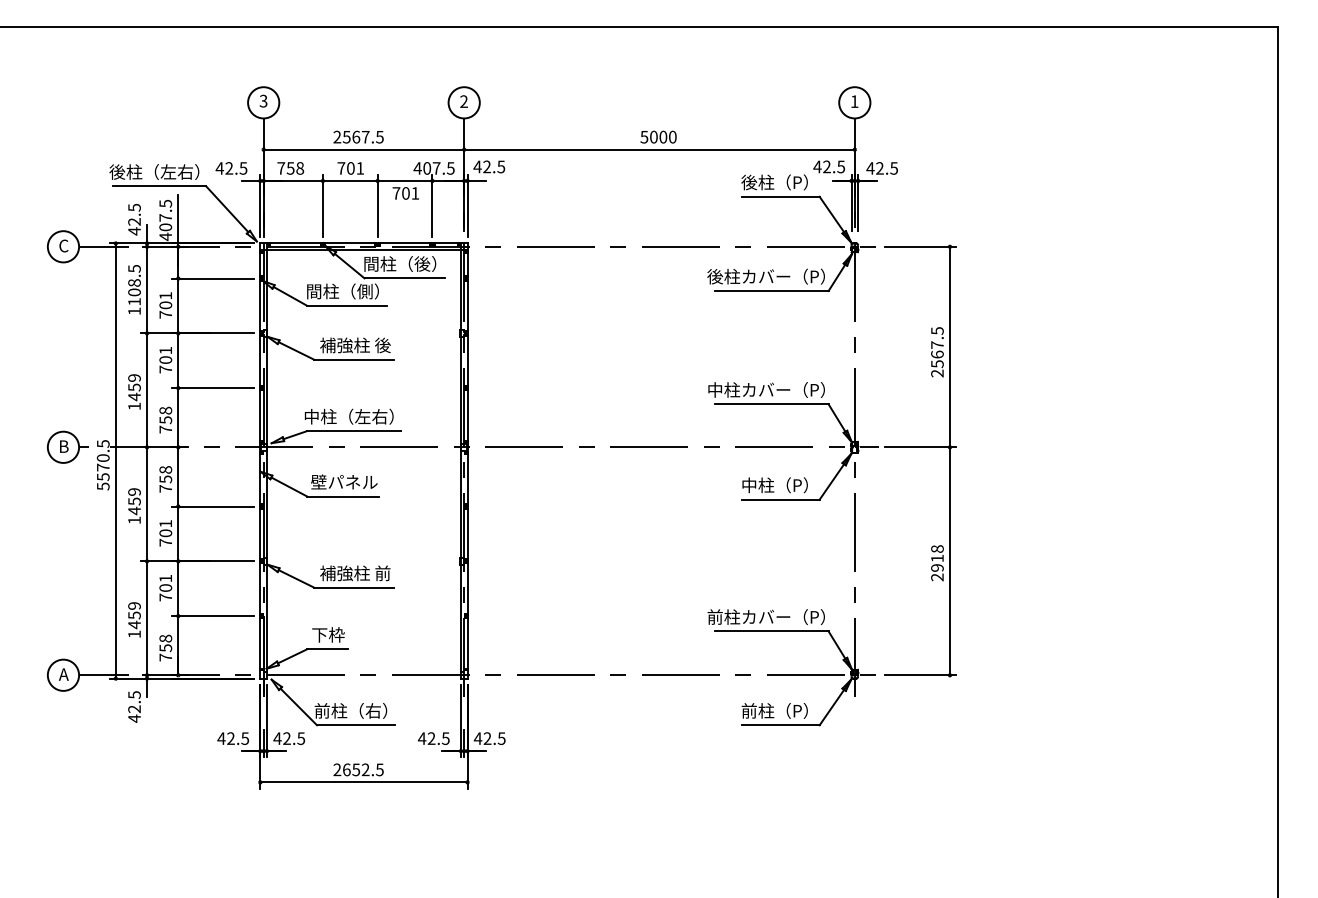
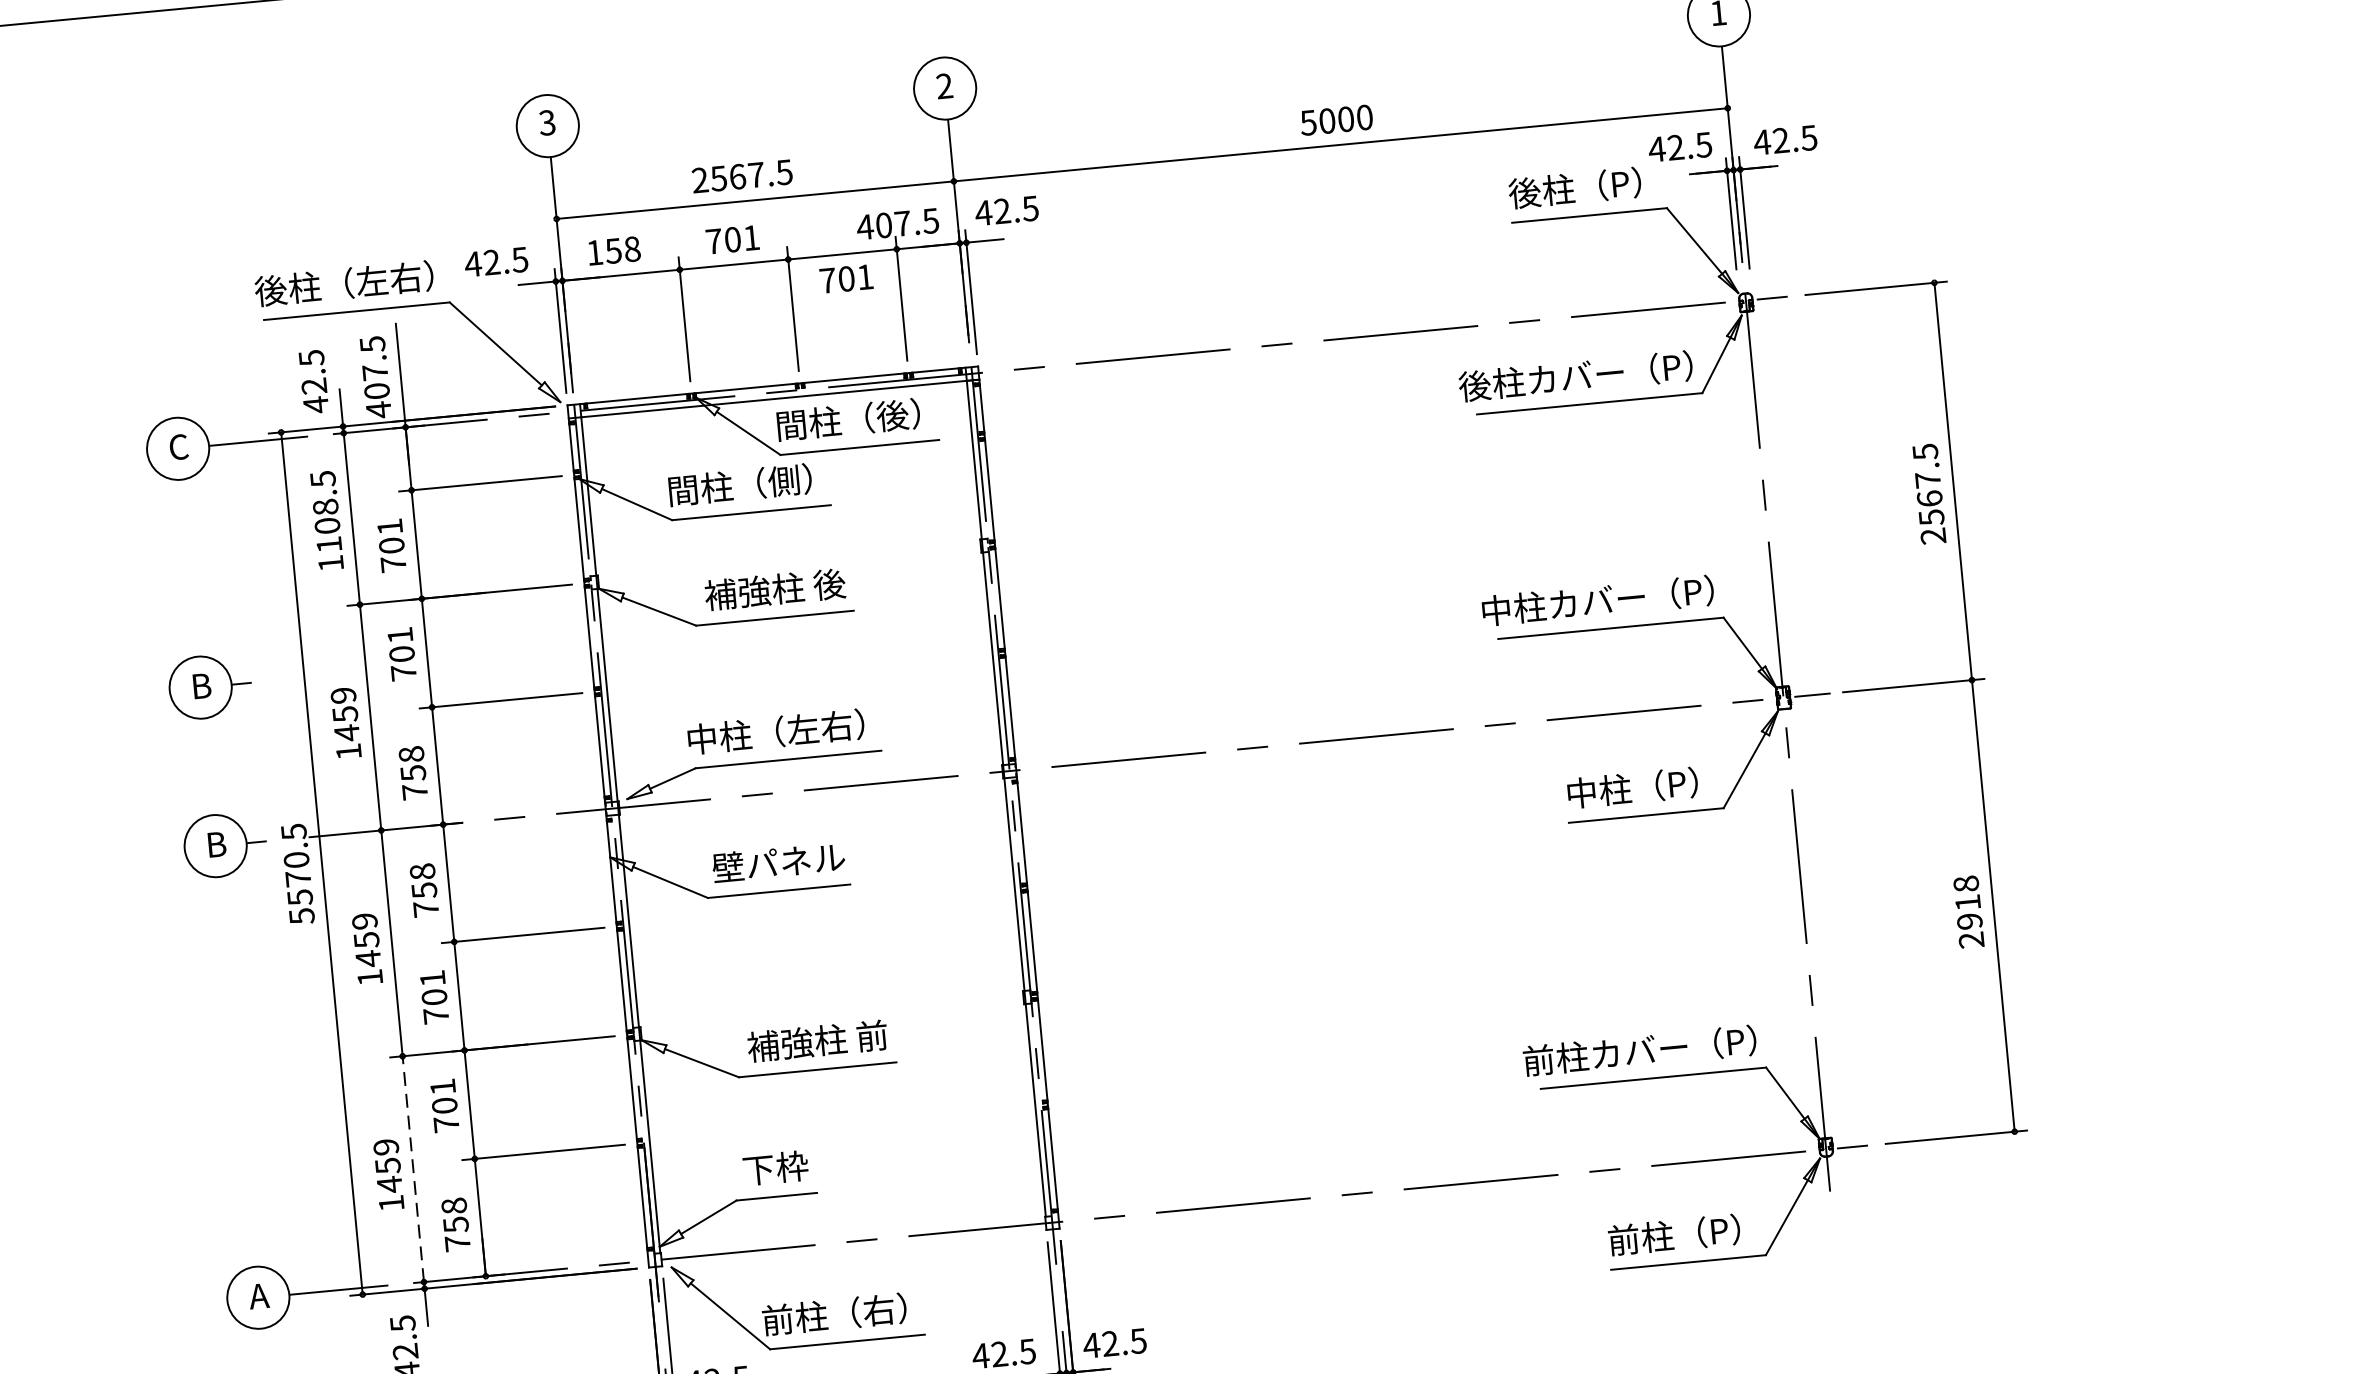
text: (281, 168) -> (595, 252), 758 -> 158
part: (67, 366) -> (208, 685), added
line: (147, 618) -> (414, 1169), solid -> dashed

